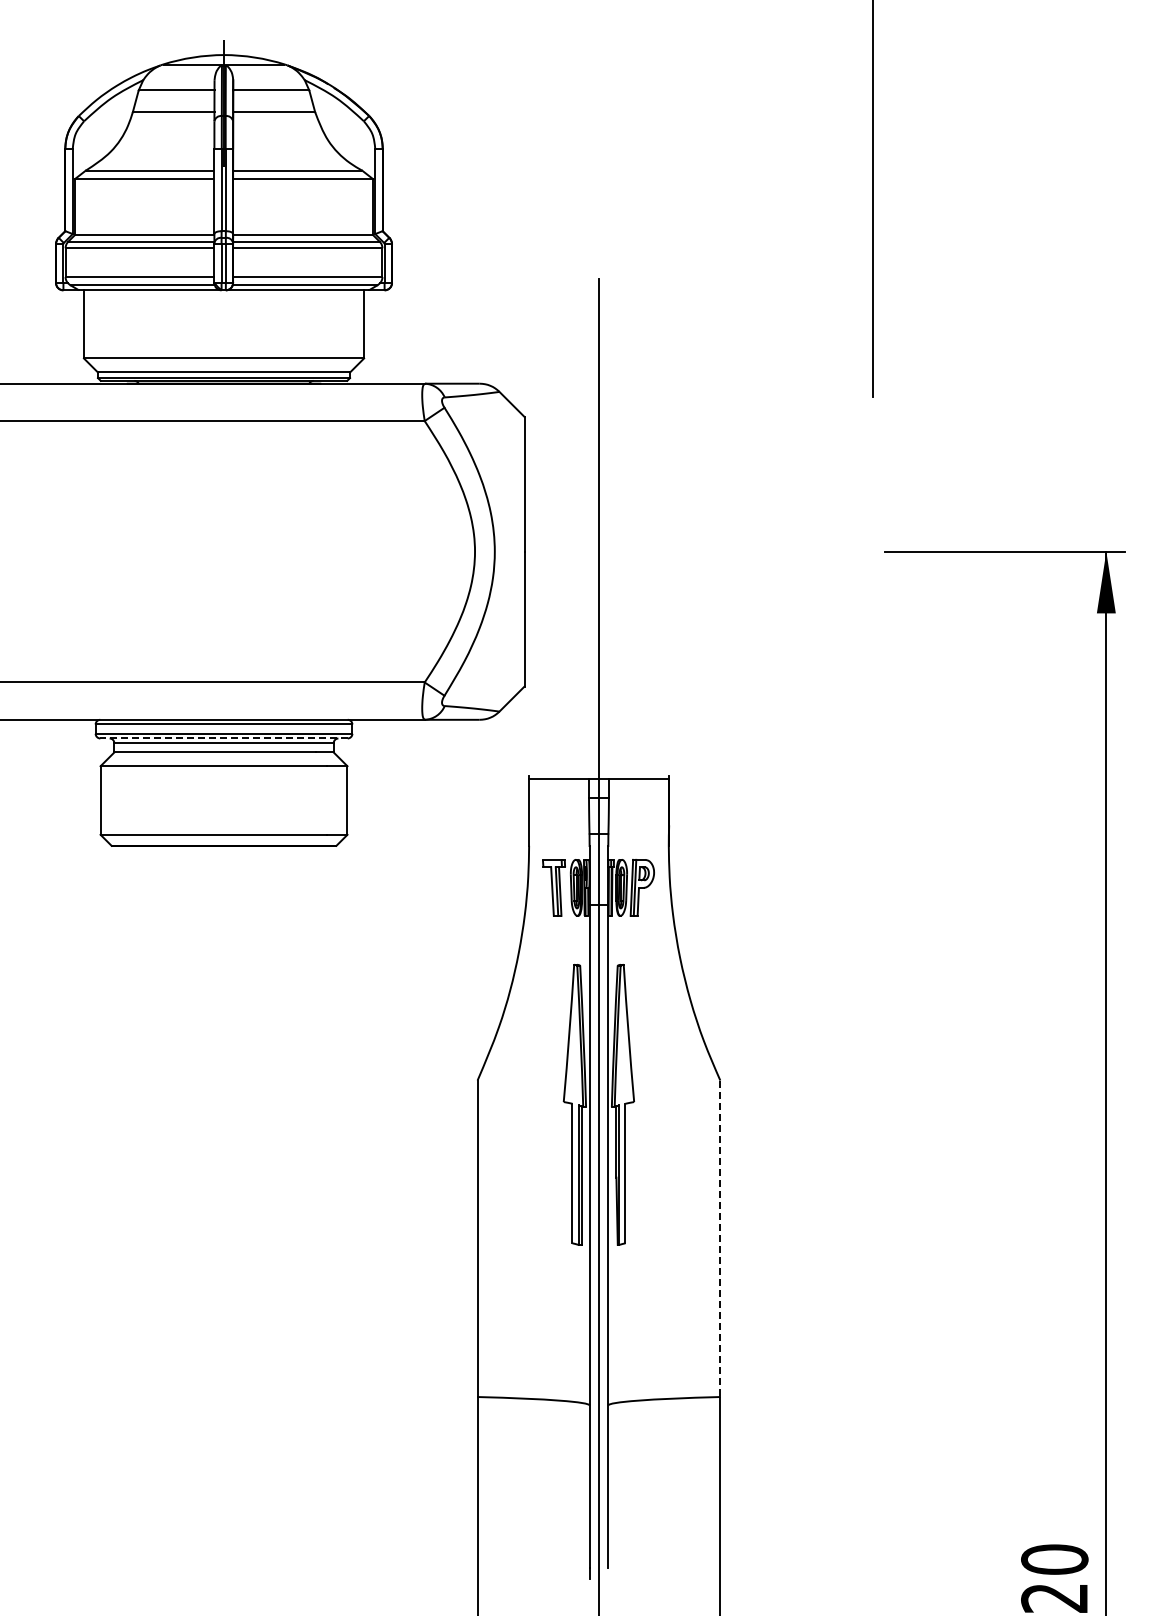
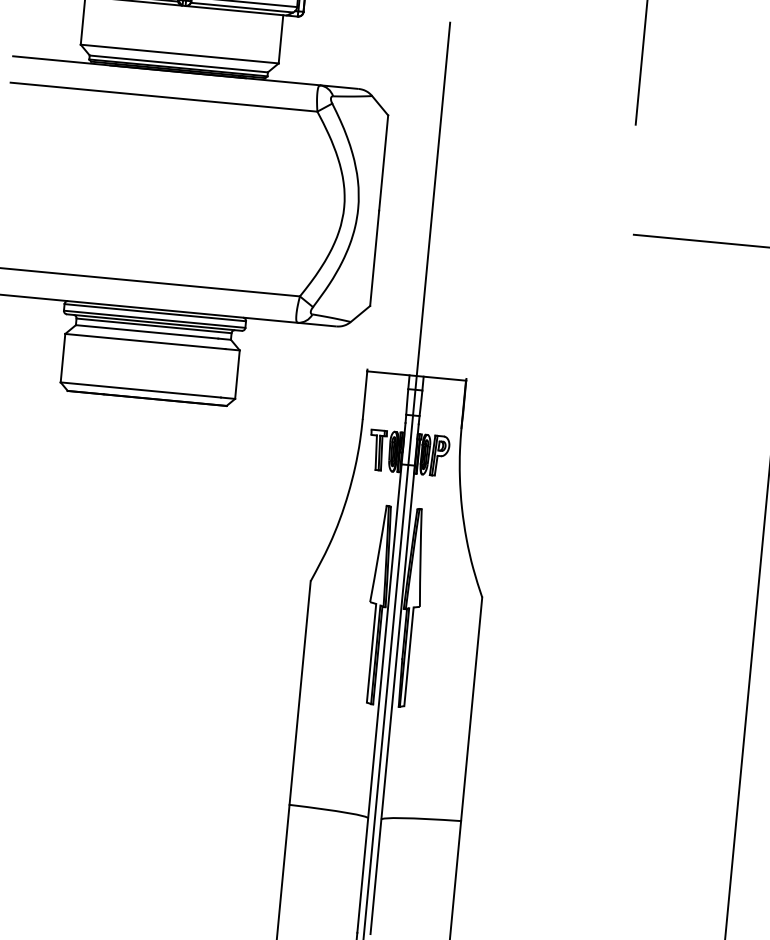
line: (224, 738) -> (154, 322), dashed -> solid
line: (720, 1239) -> (471, 709), dashed -> solid

